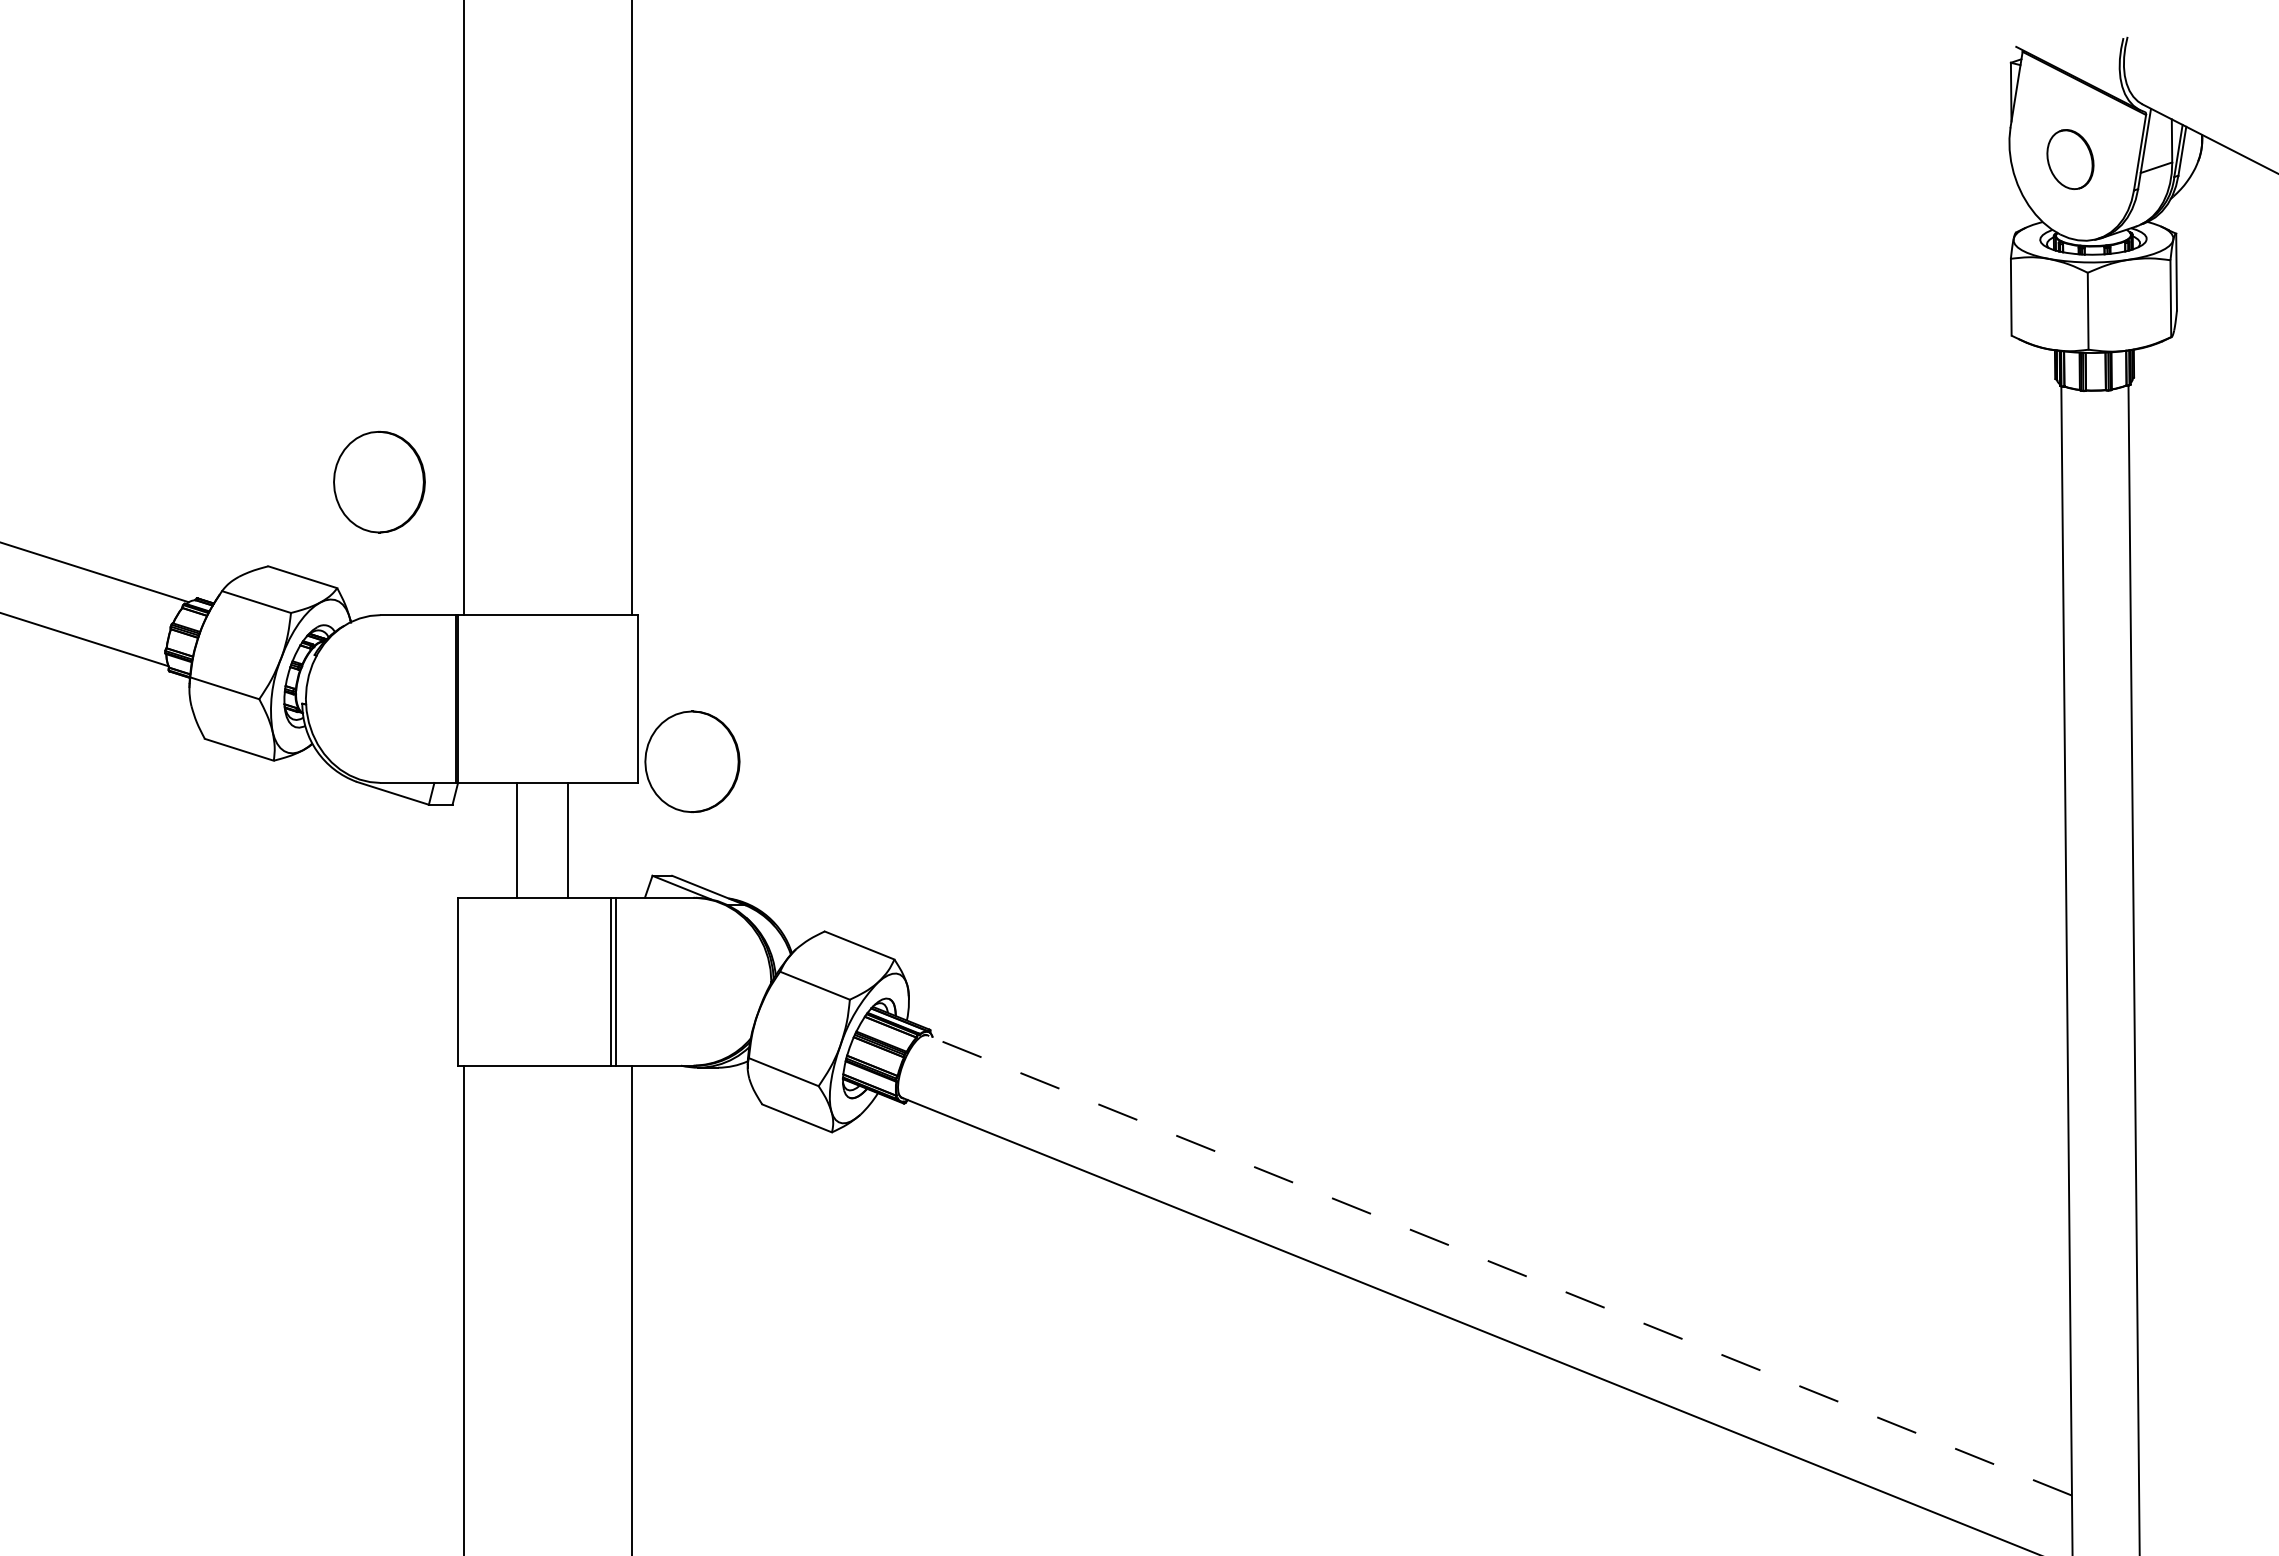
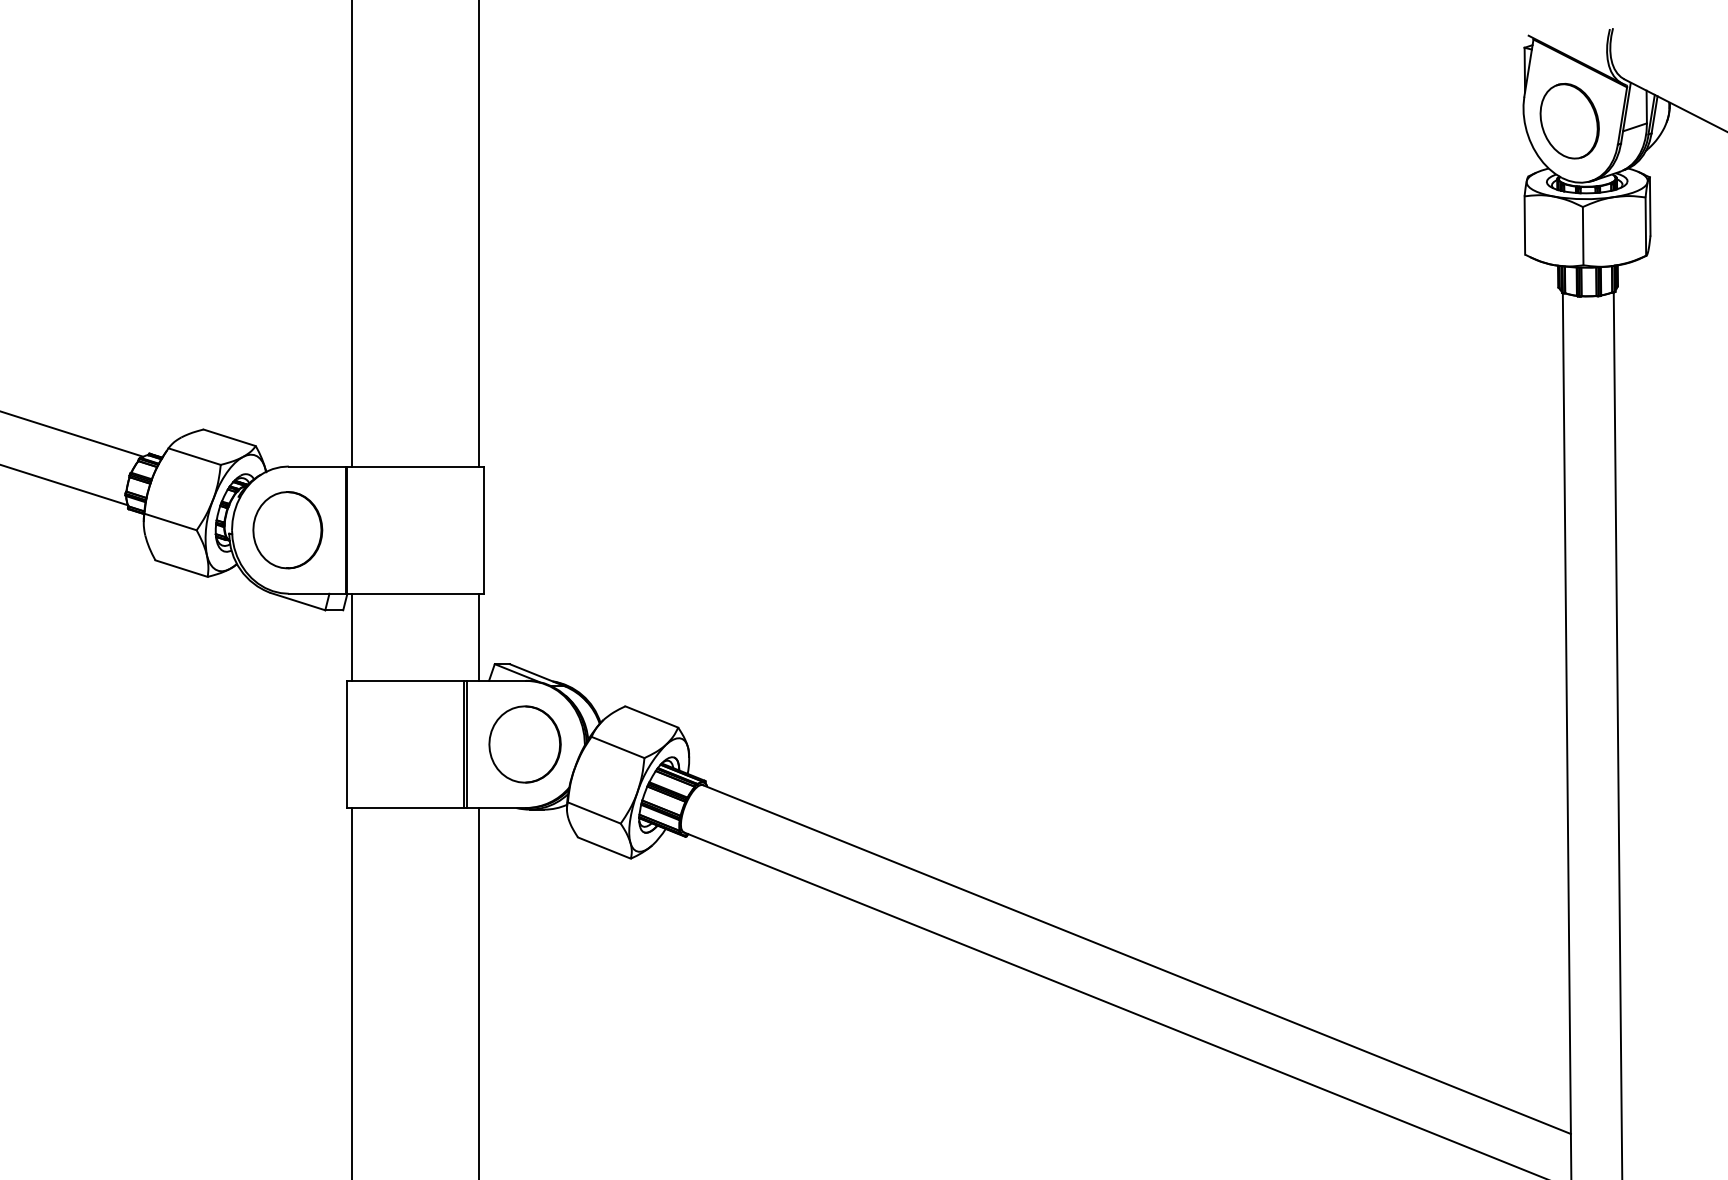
part: (2070, 159) -> (1569, 121), size x1.67
part: (379, 482) -> (287, 530), moved
part: (692, 761) -> (525, 744), moved
line: (517, 839) -> (352, 636), moved
line: (568, 839) -> (479, 636), moved
line: (1499, 1265) -> (1136, 959), dashed -> solid

